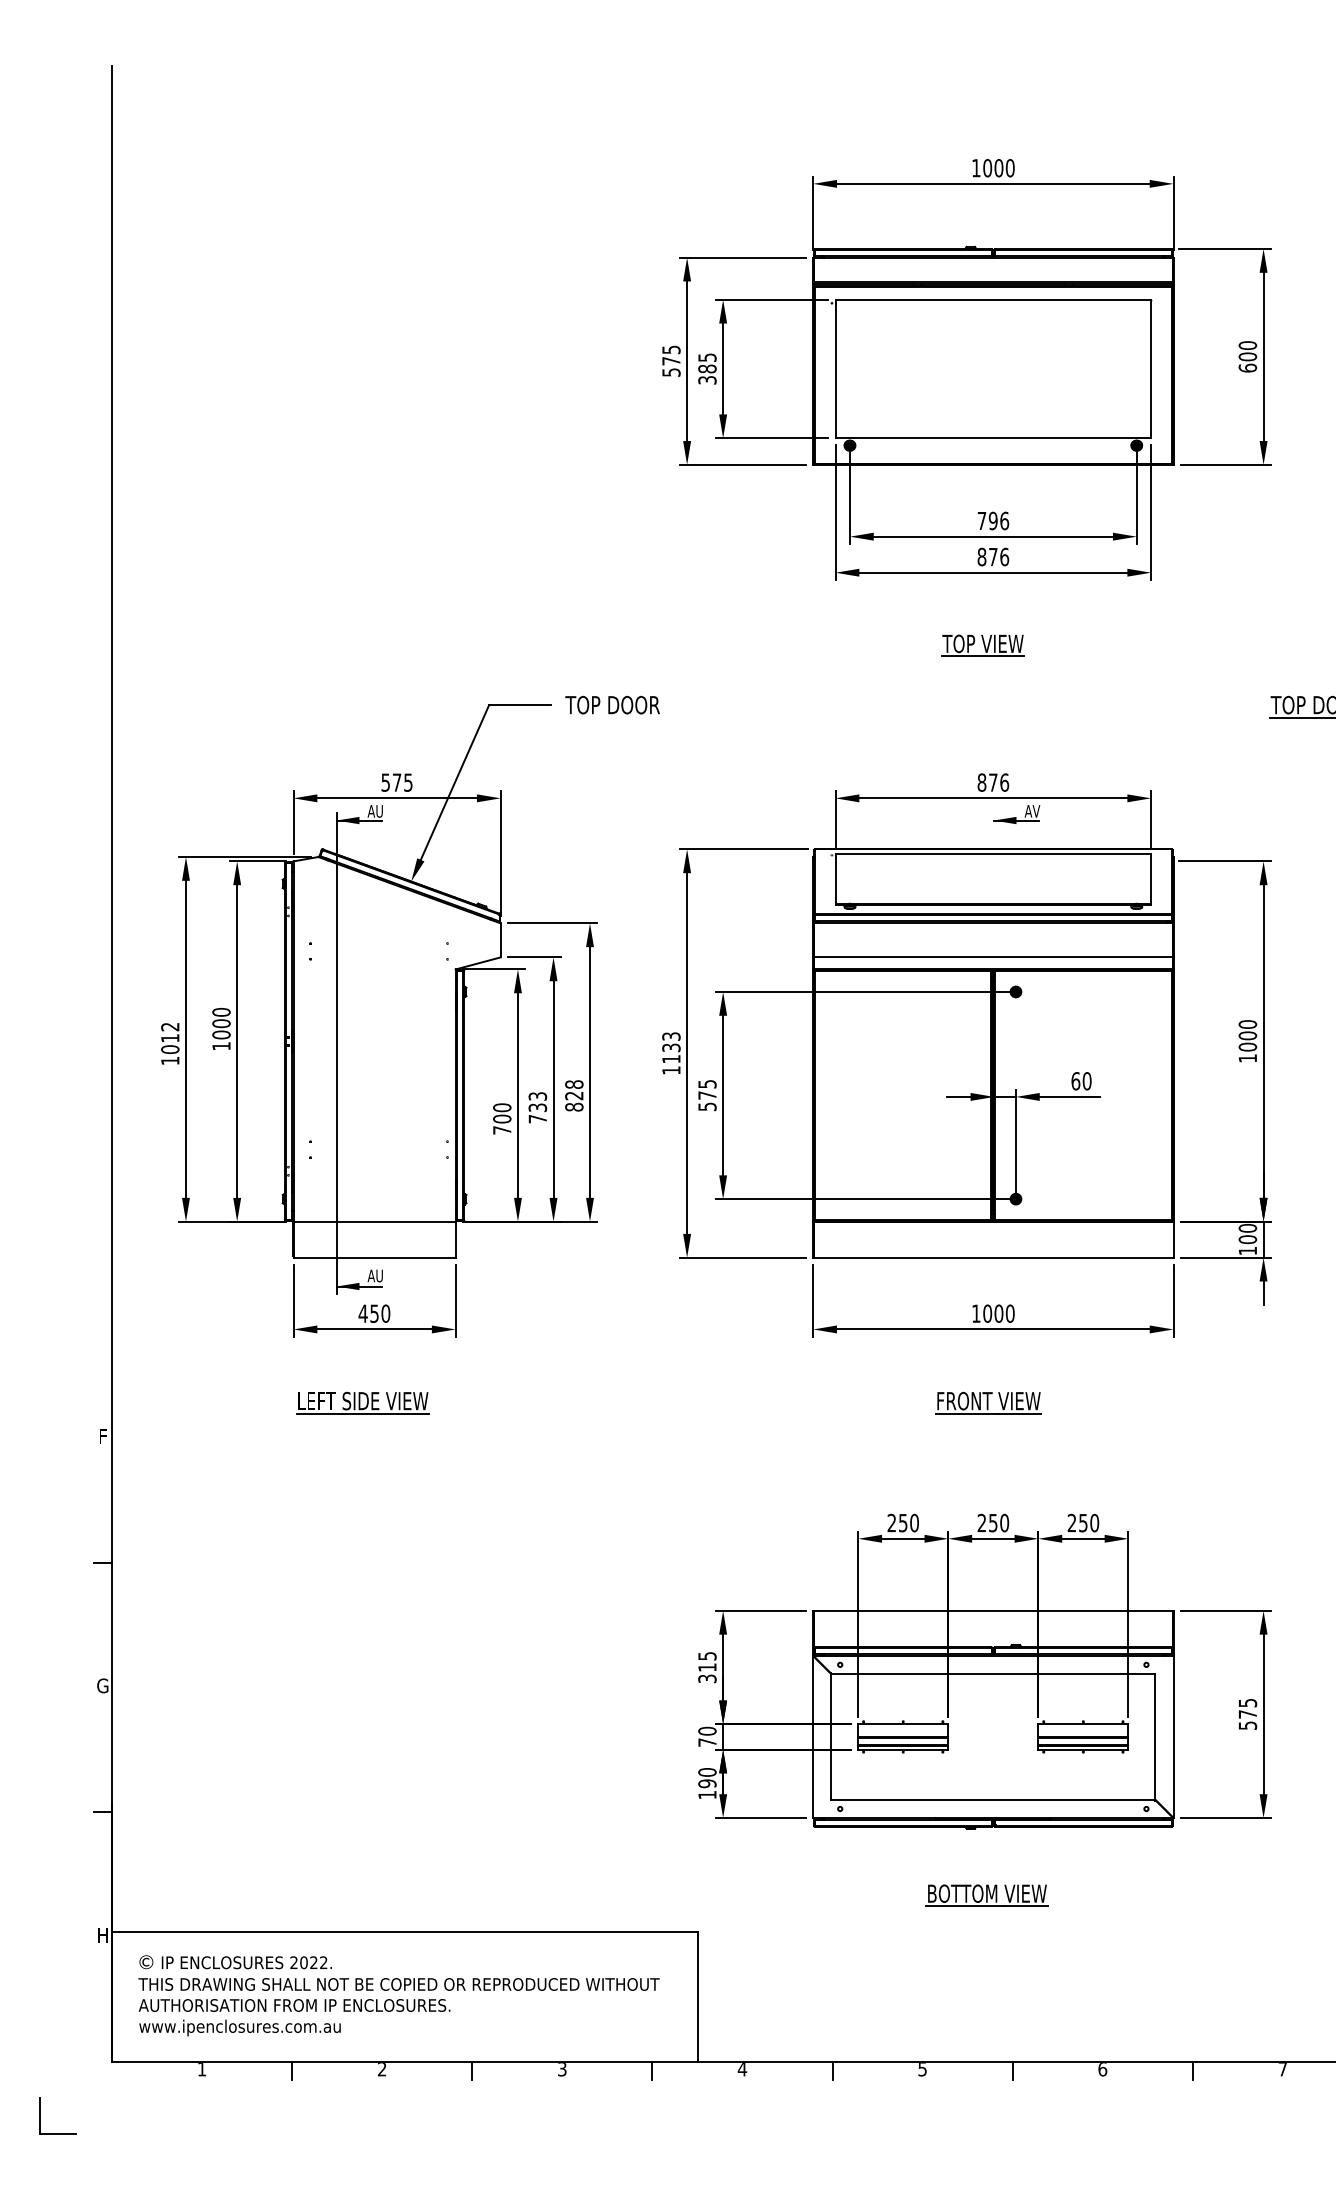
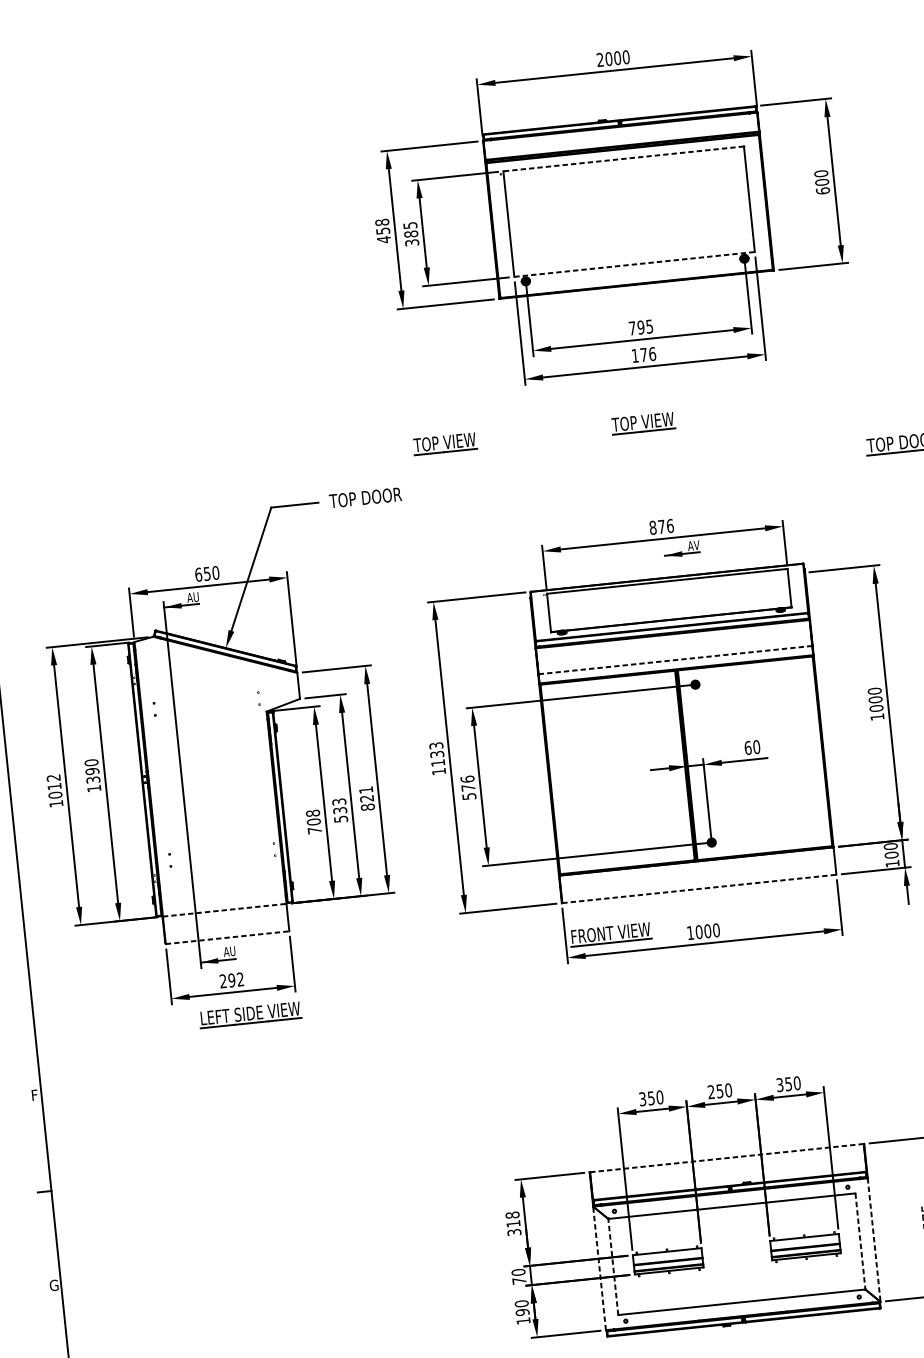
text: (976, 167) -> (600, 59), 1000 -> 2000
line: (993, 299) -> (623, 158), solid -> dashed
text: (671, 361) -> (383, 231), 575 -> 458
line: (993, 438) -> (634, 264), solid -> dashed
text: (1004, 520) -> (649, 326), 796 -> 795
text: (981, 556) -> (634, 355), 876 -> 176
part: (722, 645) -> (444, 443), added
text: (396, 782) -> (206, 573), 575 -> 650
line: (993, 957) -> (675, 660), solid -> dashed
text: (221, 1029) -> (92, 775), 1000 -> 1390
text: (707, 1083) -> (467, 778), 575 -> 576
text: (574, 1084) -> (366, 789), 828 -> 821
text: (502, 1107) -> (313, 813), 700 -> 708
text: (537, 1119) -> (340, 819), 733 -> 533
line: (375, 1221) -> (225, 910), solid -> dashed
line: (375, 1257) -> (228, 937), solid -> dashed
line: (993, 1257) -> (699, 888), solid -> dashed
text: (374, 1313) -> (231, 980), 450 -> 292
part: (362, 1402) -> (250, 1014), moved
part: (988, 1402) -> (610, 934), moved
text: (891, 1523) -> (642, 1099), 250 -> 350
text: (1071, 1523) -> (779, 1085), 250 -> 350
line: (993, 1610) -> (727, 1157), solid -> dashed
text: (707, 1655) -> (512, 1214), 315 -> 318
line: (813, 1736) -> (599, 1268), solid -> dashed
line: (831, 1736) -> (613, 1266), solid -> dashed
line: (1155, 1737) -> (860, 1241), solid -> dashed
line: (1173, 1737) -> (874, 1240), solid -> dashed

